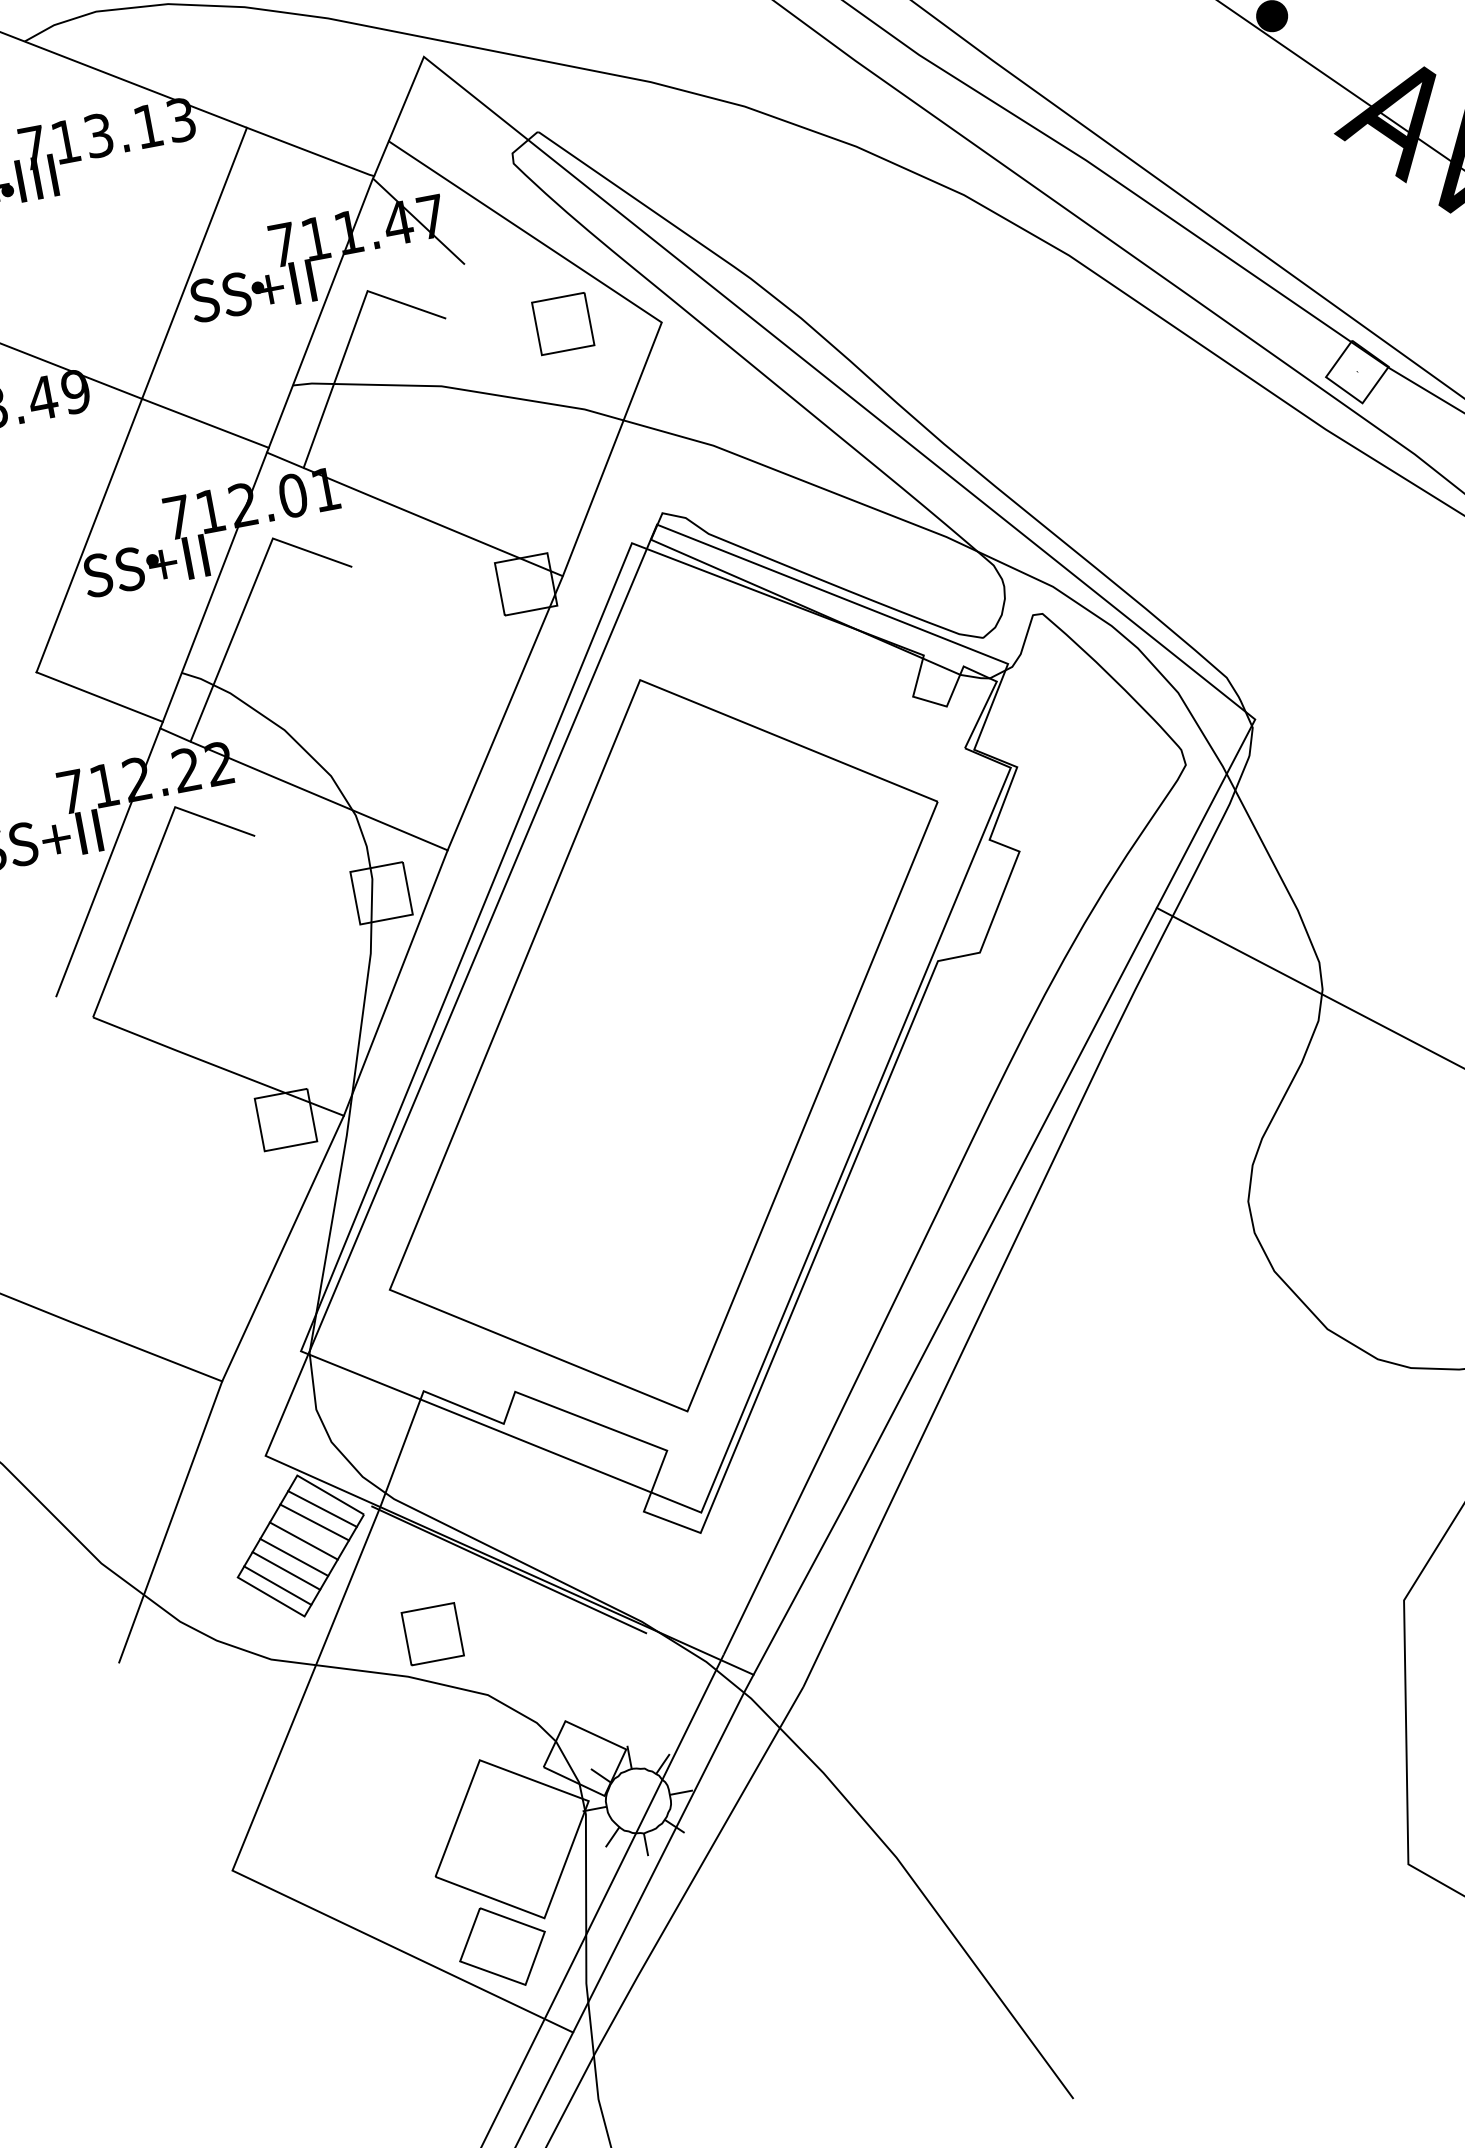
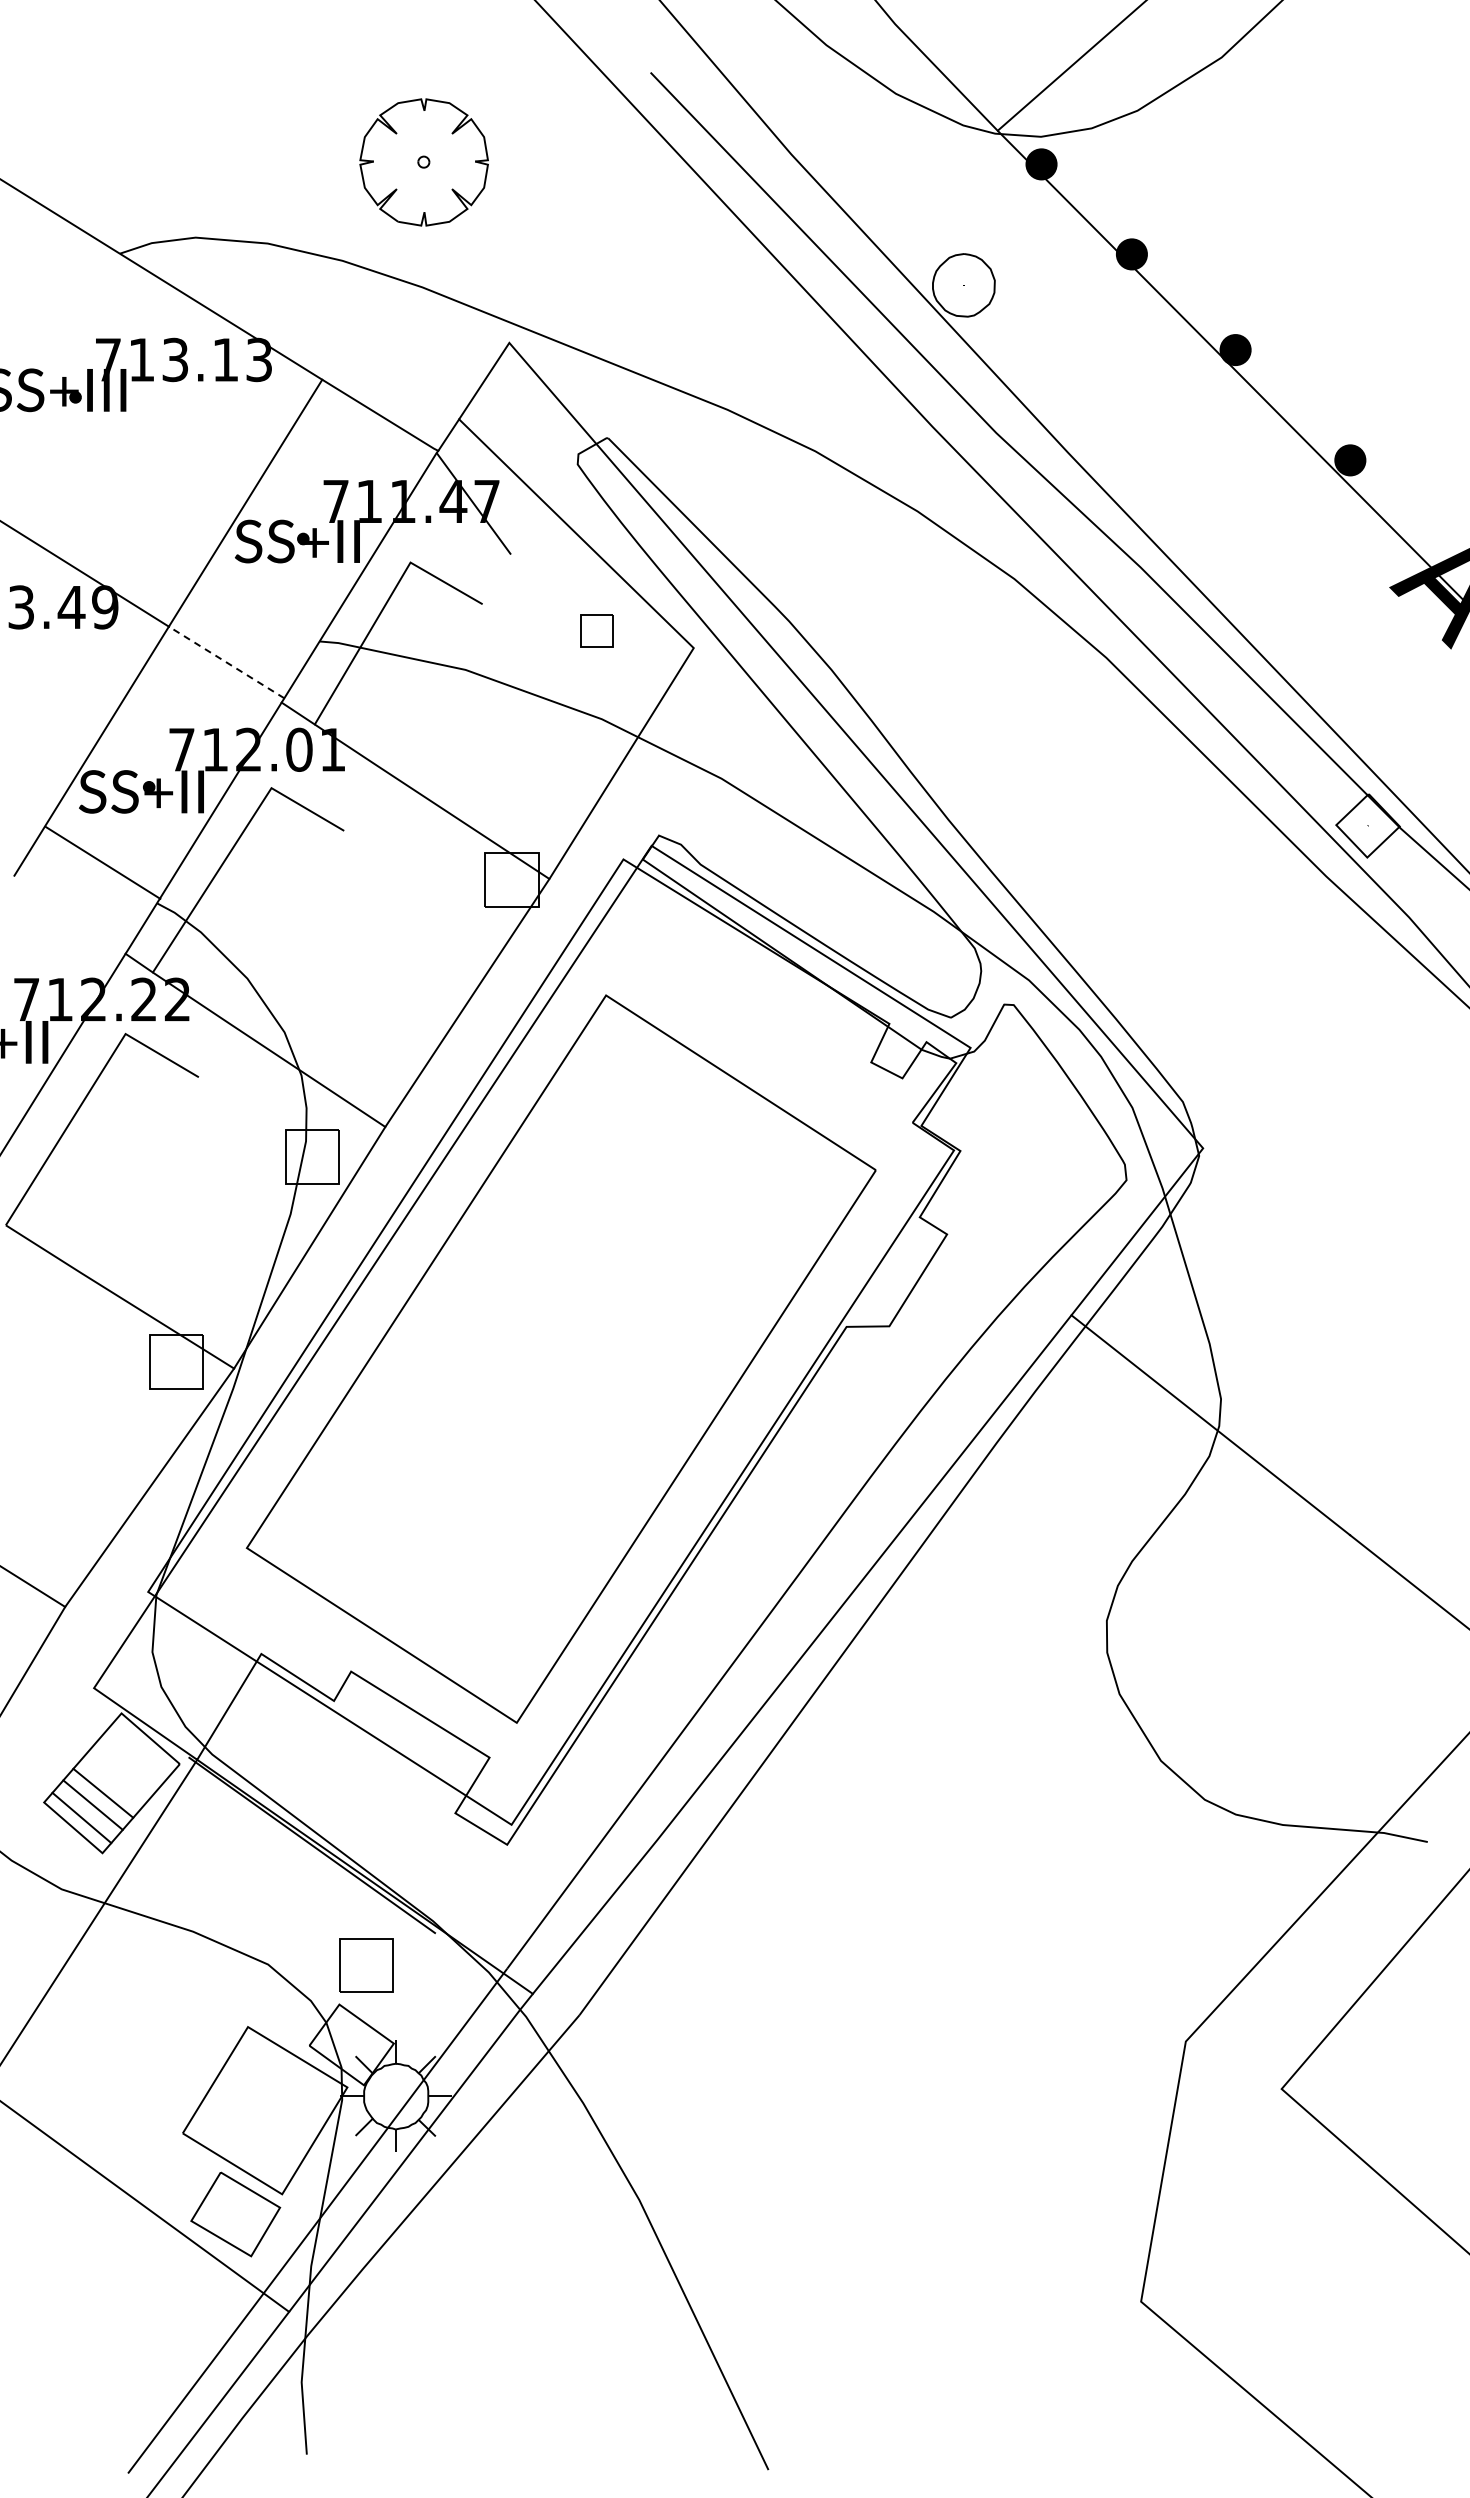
part: (562, 323) -> (596, 630), size x0.6
line: (205, 423) -> (226, 662), solid -> dashed
line: (99, 696) -> (102, 862), moved
line: (321, 1508) -> (139, 1750), removed
line: (314, 1522) -> (129, 1762), removed
line: (303, 1540) -> (115, 1778), removed
part: (433, 1634) -> (366, 1965), moved

